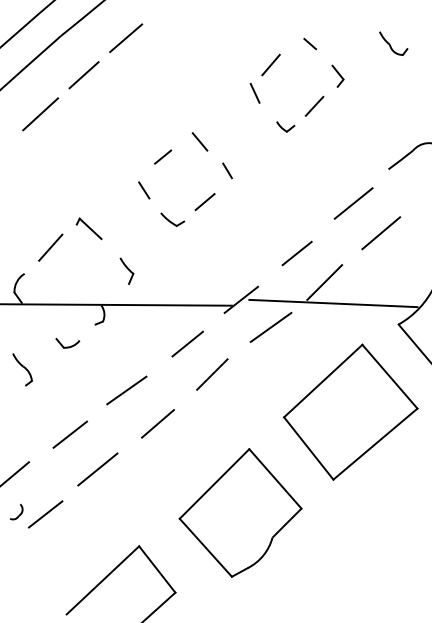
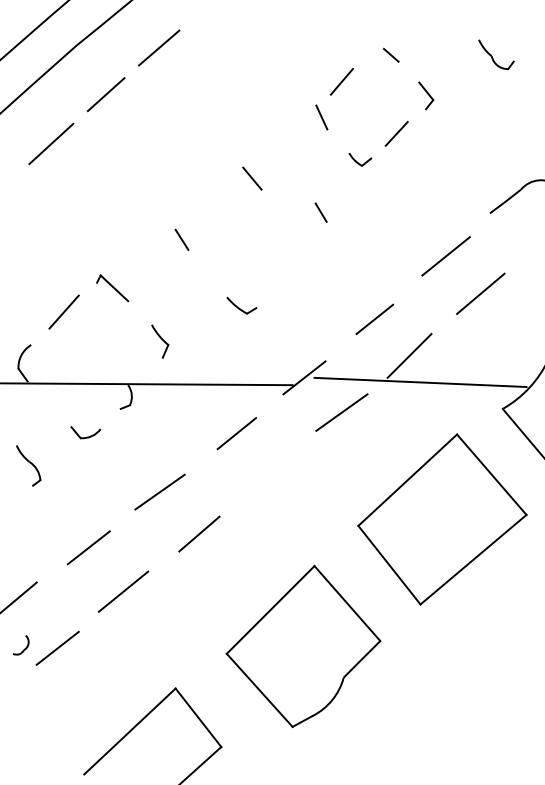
line: (163, 156) -> (206, 197), removed
line: (227, 170) -> (321, 212), moved
line: (204, 202) -> (258, 255), removed
part: (172, 219) -> (241, 305), moved
line: (212, 374) -> (268, 471), removed

